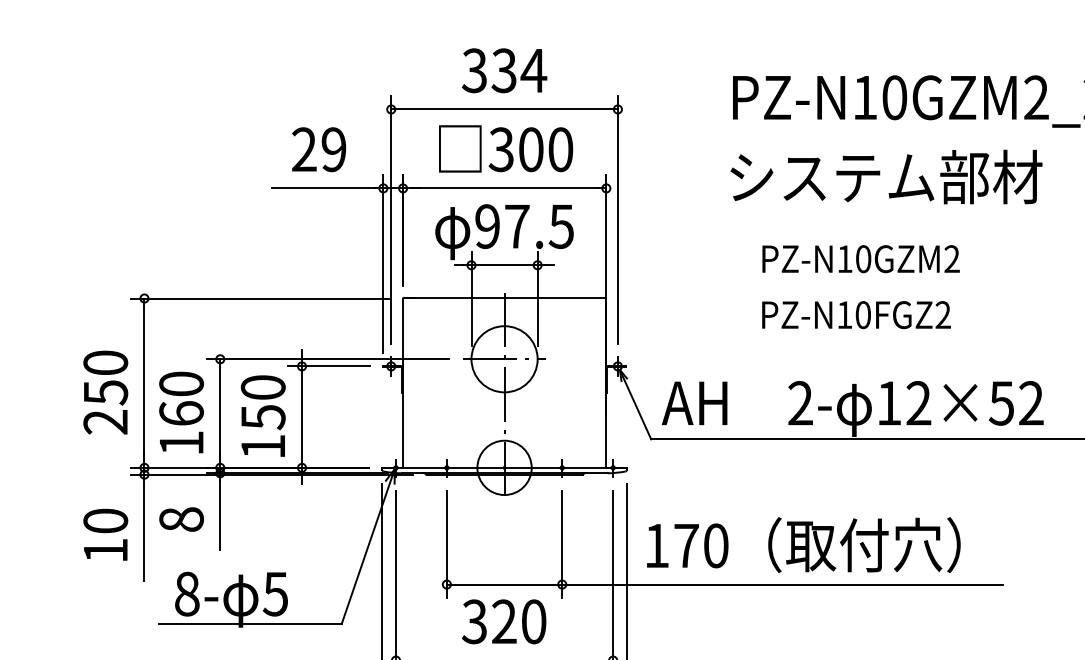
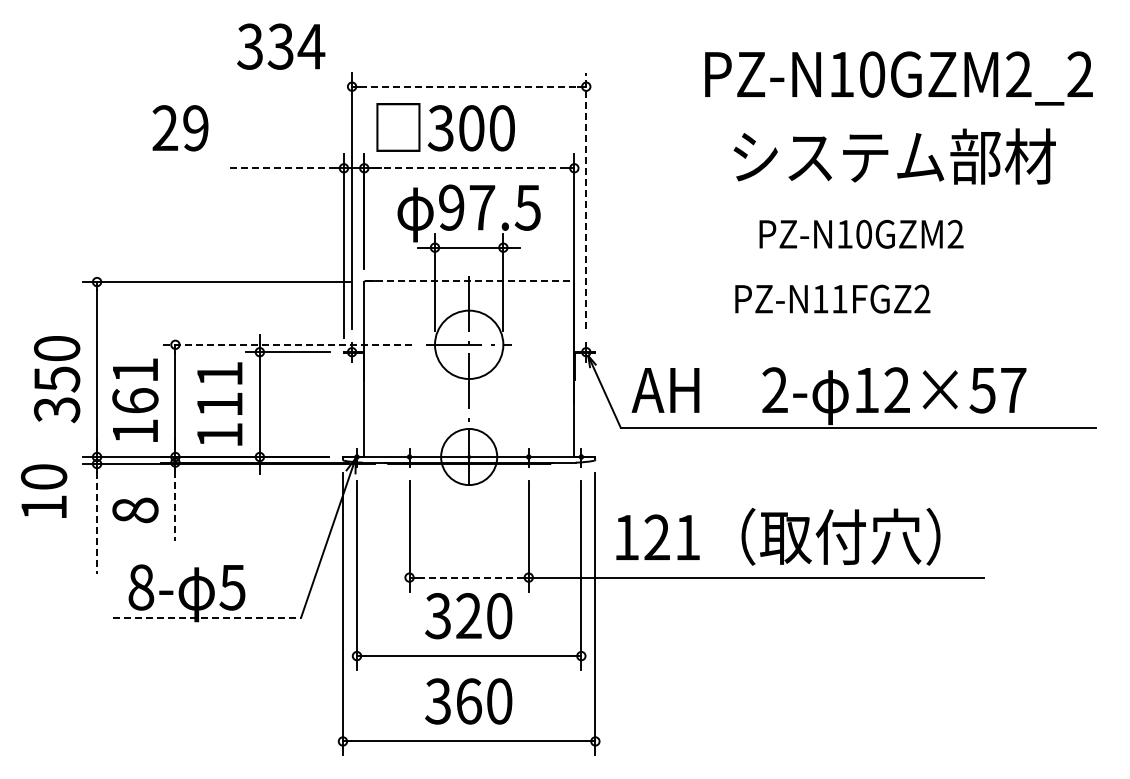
text: (504, 70) -> (281, 46), moved
line: (504, 109) -> (469, 86), solid -> dashed
text: (505, 148) -> (445, 127), moved
text: (319, 149) -> (180, 128), moved
text: (886, 177) -> (894, 156), moved
line: (322, 188) -> (281, 168), solid -> dashed
line: (504, 188) -> (469, 168), solid -> dashed
line: (618, 219) -> (586, 200), solid -> dashed
text: (861, 258) -> (861, 233), moved
line: (504, 297) -> (469, 281), solid -> dashed
text: (862, 314) -> (839, 298), PZ-N10FGZ2 -> PZ-N11FGZ2
line: (327, 358) -> (286, 344), solid -> dashed
text: (181, 383) -> (135, 369), 160 -> 161
text: (262, 402) -> (219, 389), 150 -> 111
text: (1031, 402) -> (1013, 389), 12×52 -> 12×57
text: (106, 422) -> (57, 410), 250 -> 350
line: (220, 515) -> (175, 506), solid -> dashed
line: (144, 532) -> (97, 523), solid -> dashed
text: (106, 534) -> (44, 490), moved
text: (701, 545) -> (672, 537), 170 -> 121
line: (504, 584) -> (469, 577), solid -> dashed
line: (251, 623) -> (207, 617), solid -> dashed

